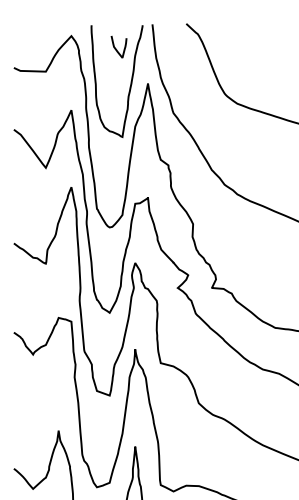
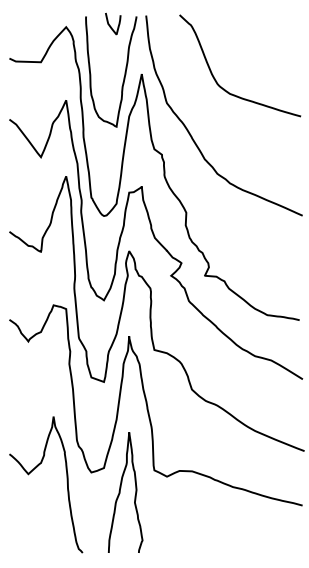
curve: (116, 48) -> (110, 25), moved

